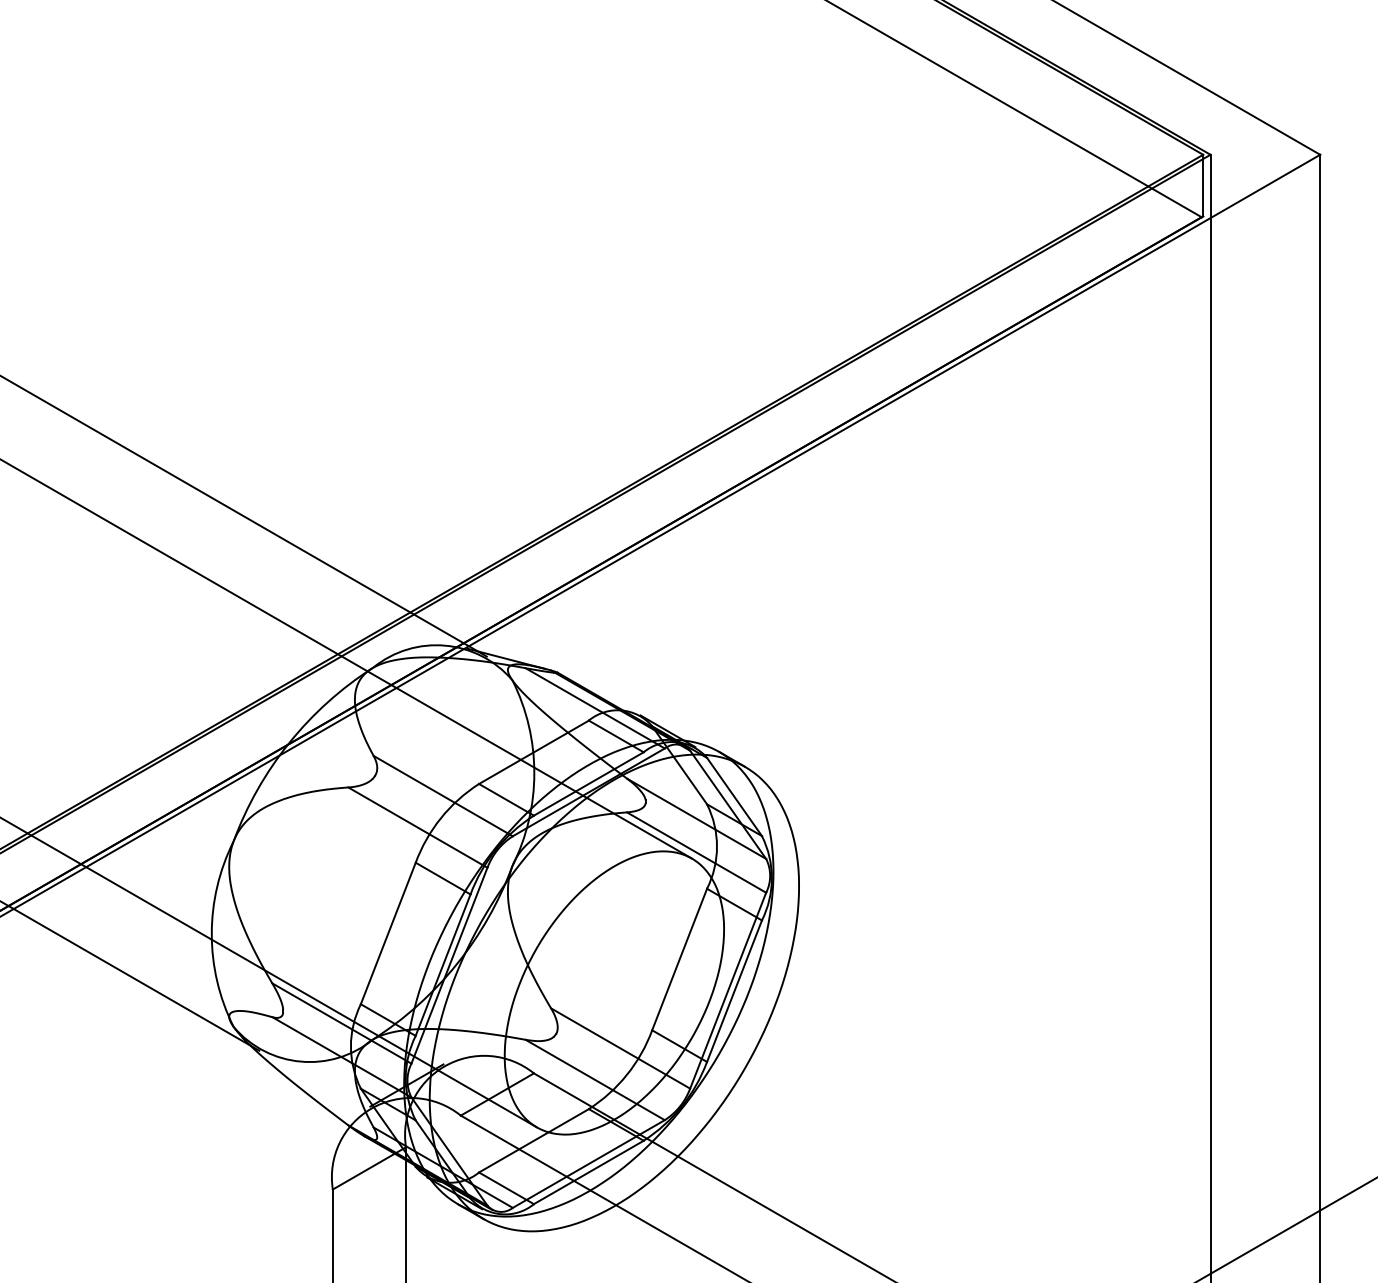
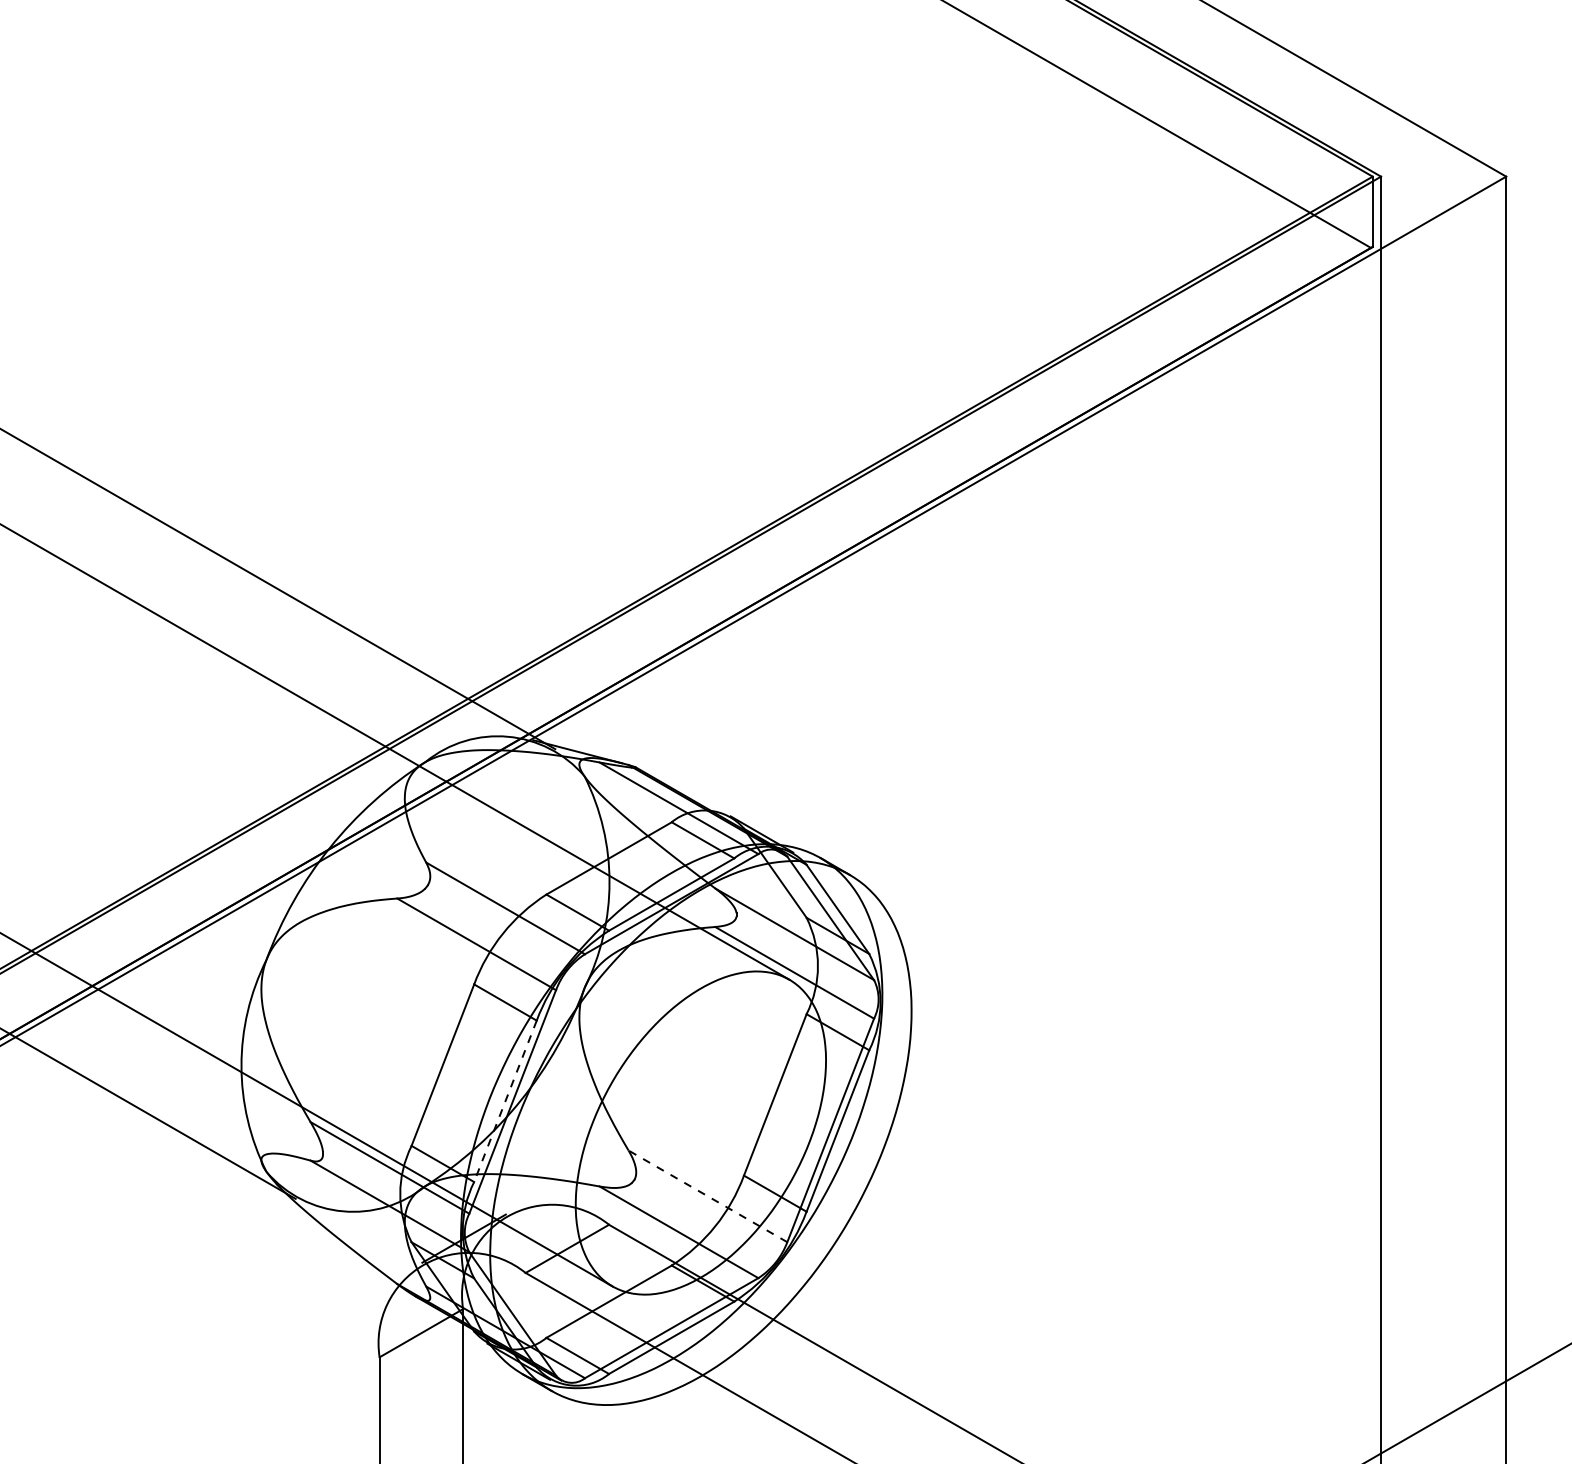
line: (443, 965) -> (505, 1101), solid -> dashed
line: (620, 1048) -> (707, 1196), solid -> dashed

